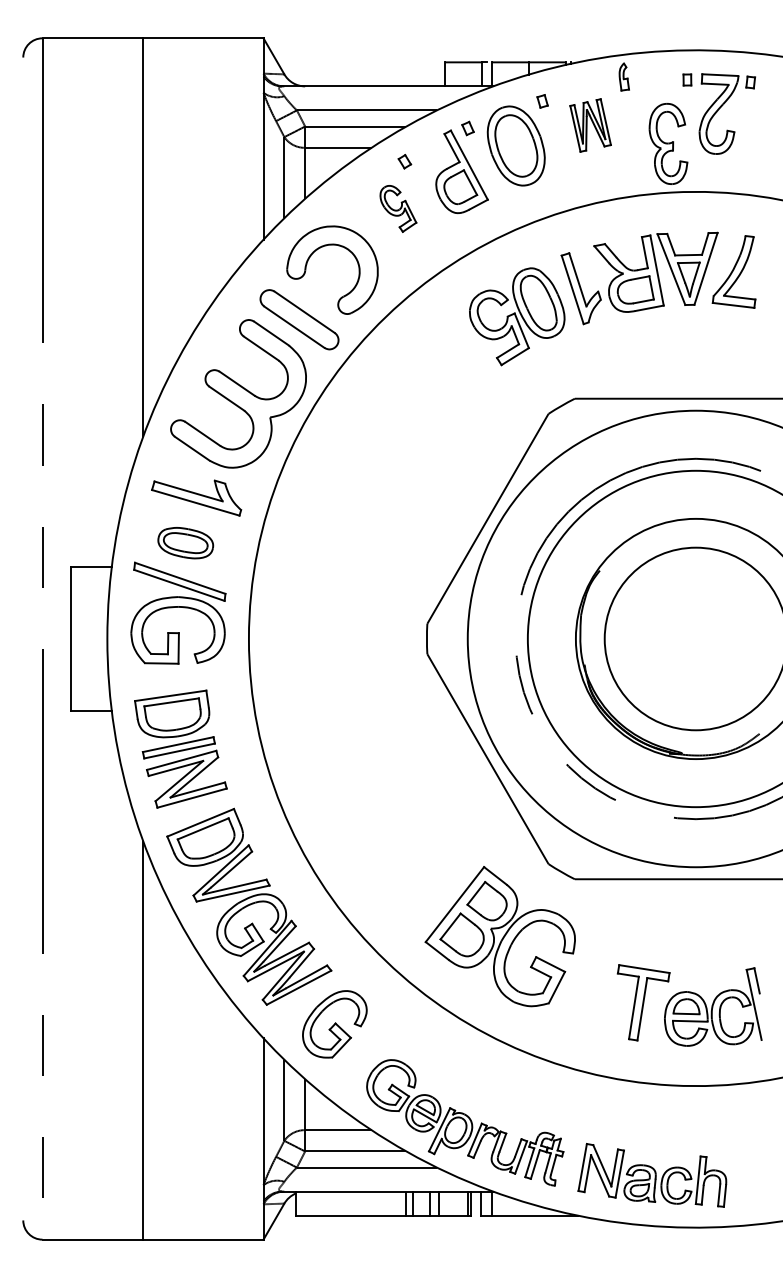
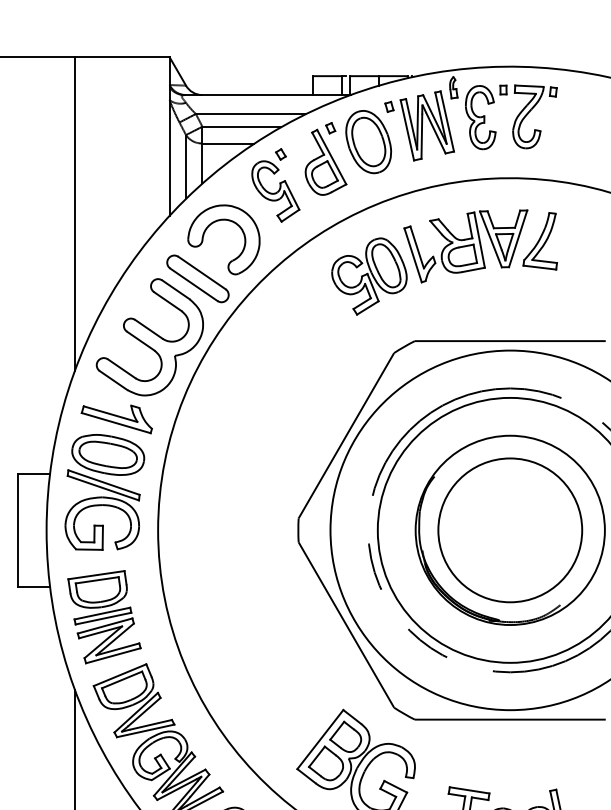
part: (590, 125) -> (427, 125), size x1.67
part: (668, 143) -> (480, 117), moved
part: (398, 208) -> (275, 191), size x1.67
part: (185, 542) -> (108, 454), size x1.67

